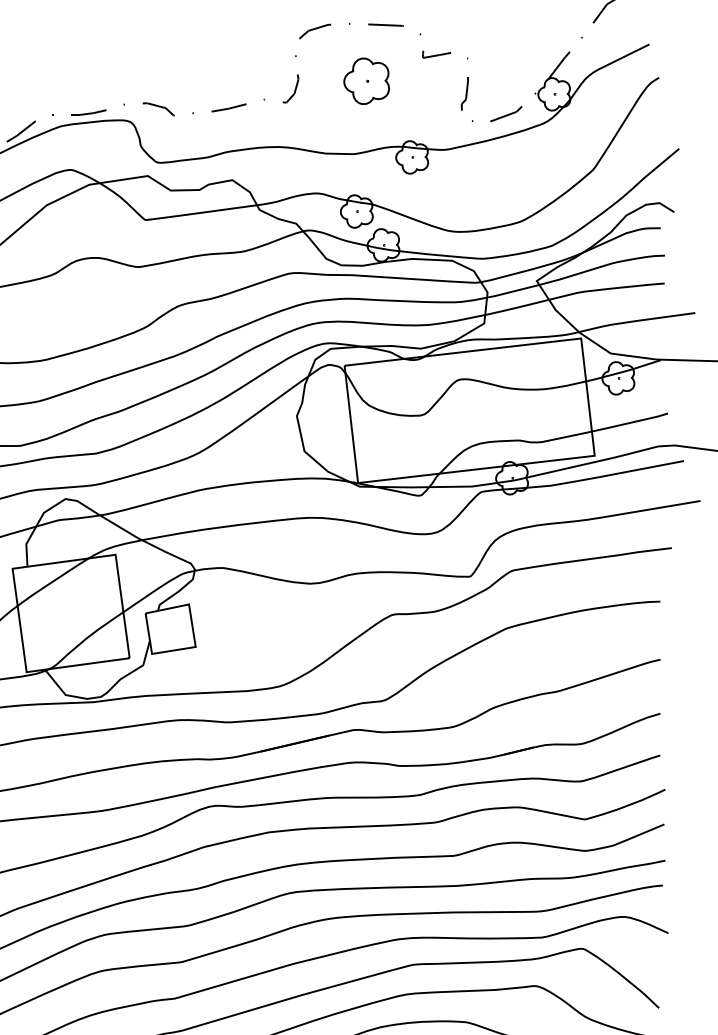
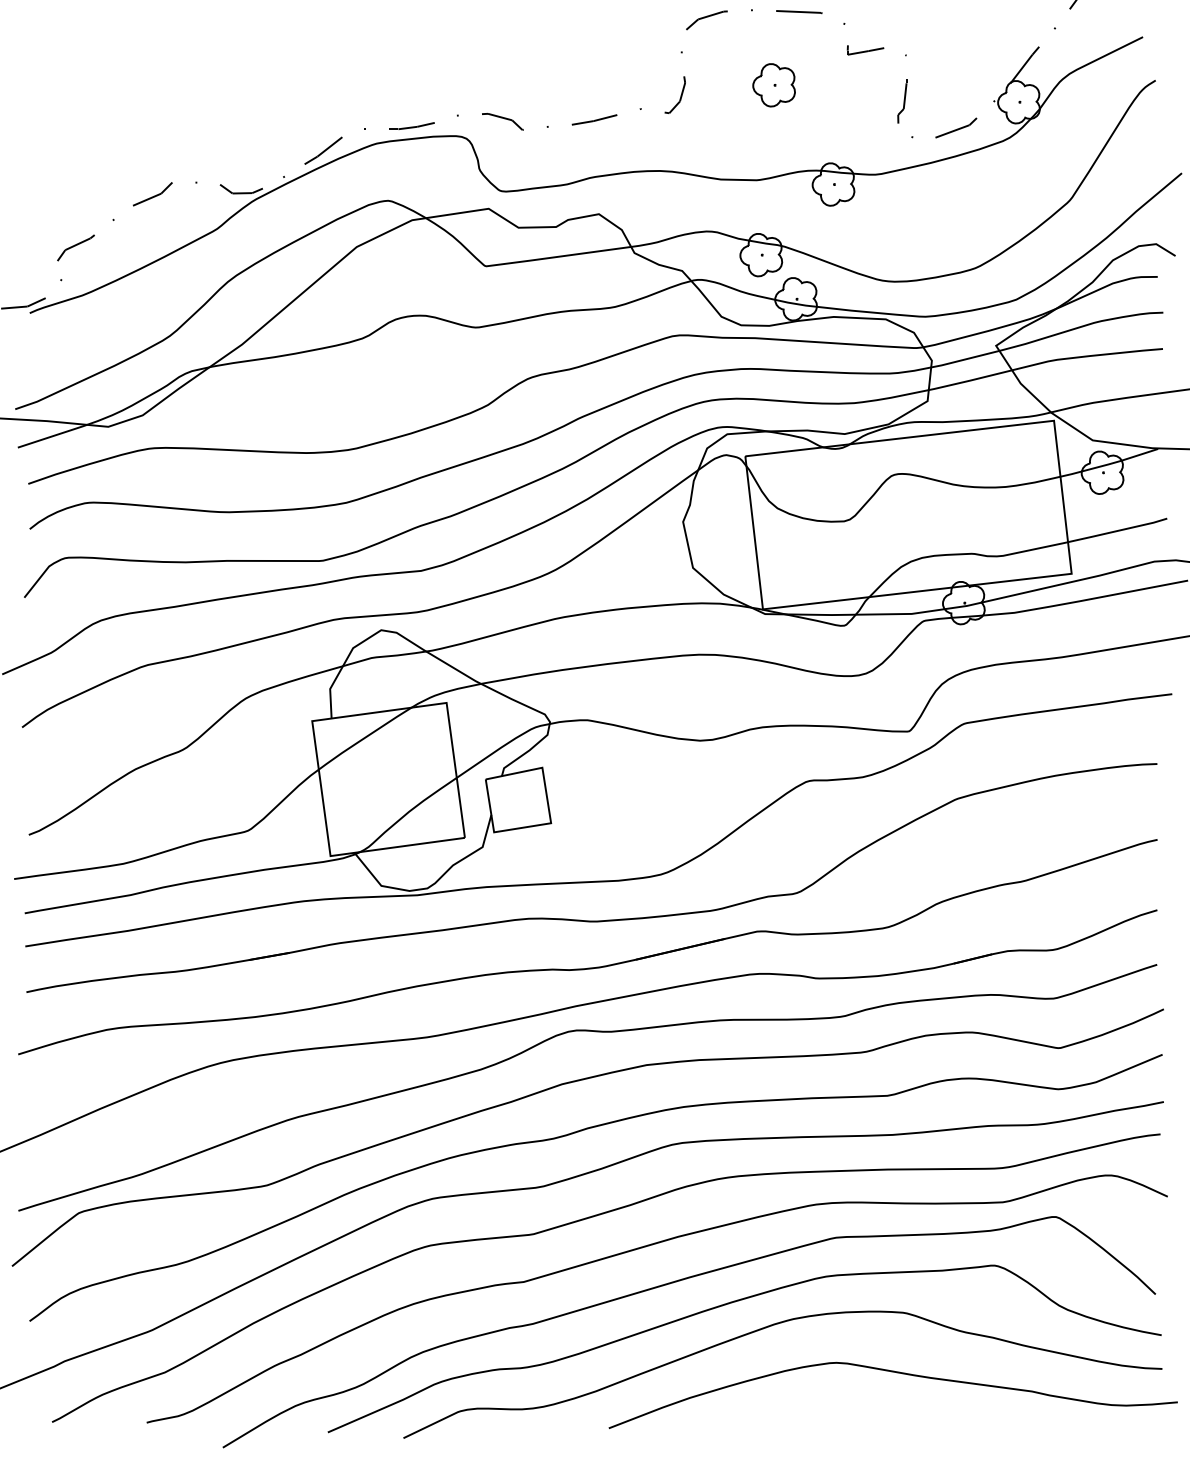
part: (366, 81) -> (773, 85), size x0.71

